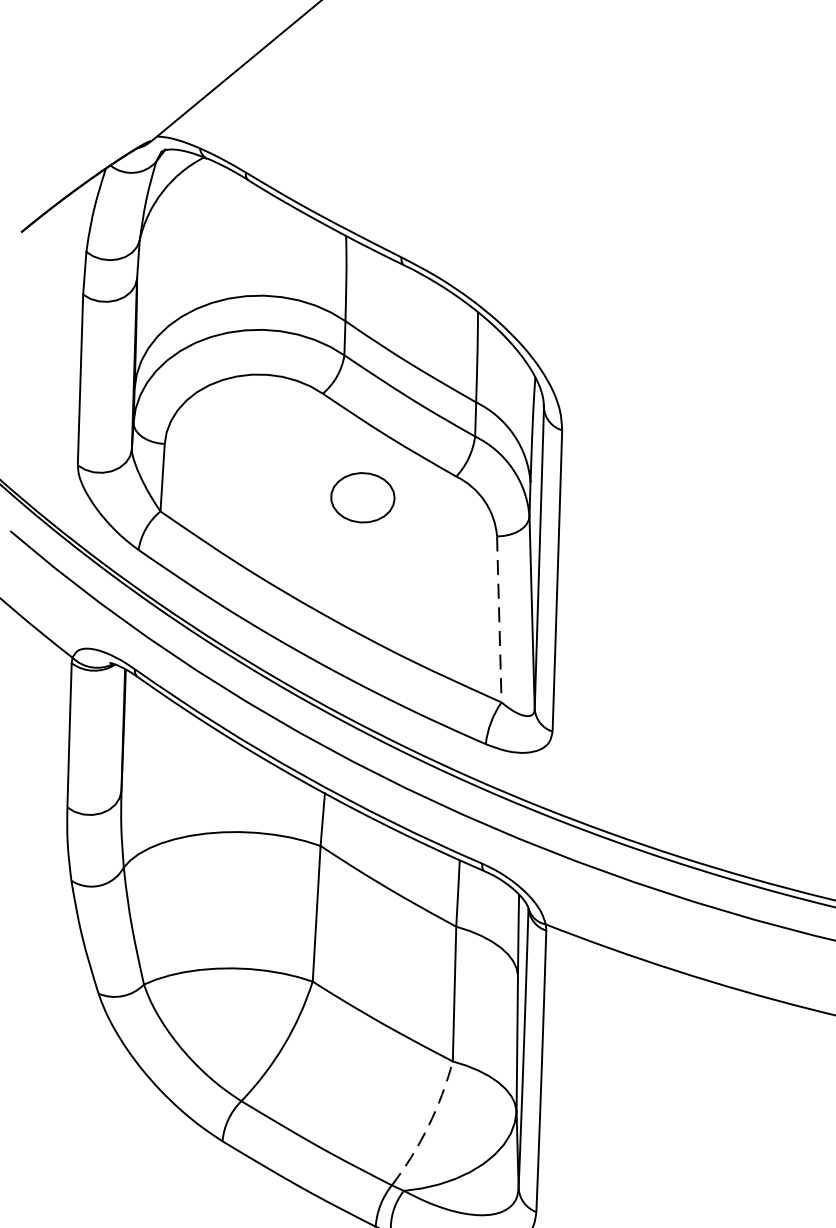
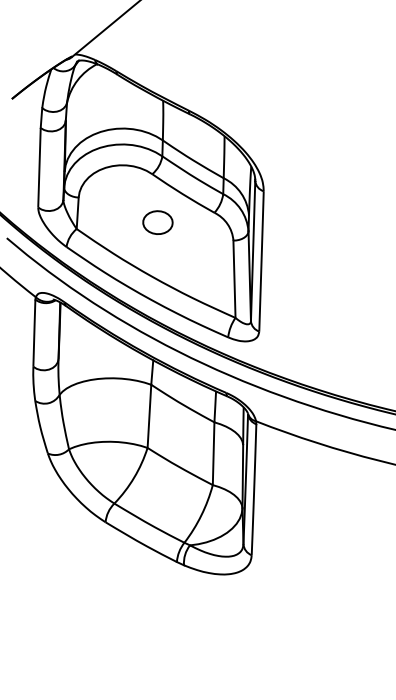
part: (361, 497) -> (157, 222), moved
line: (499, 619) -> (234, 279), dashed -> solid
arc: (428, 1126) -> (201, 515), dashed -> solid

